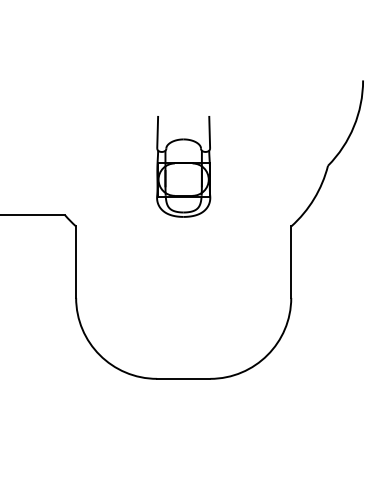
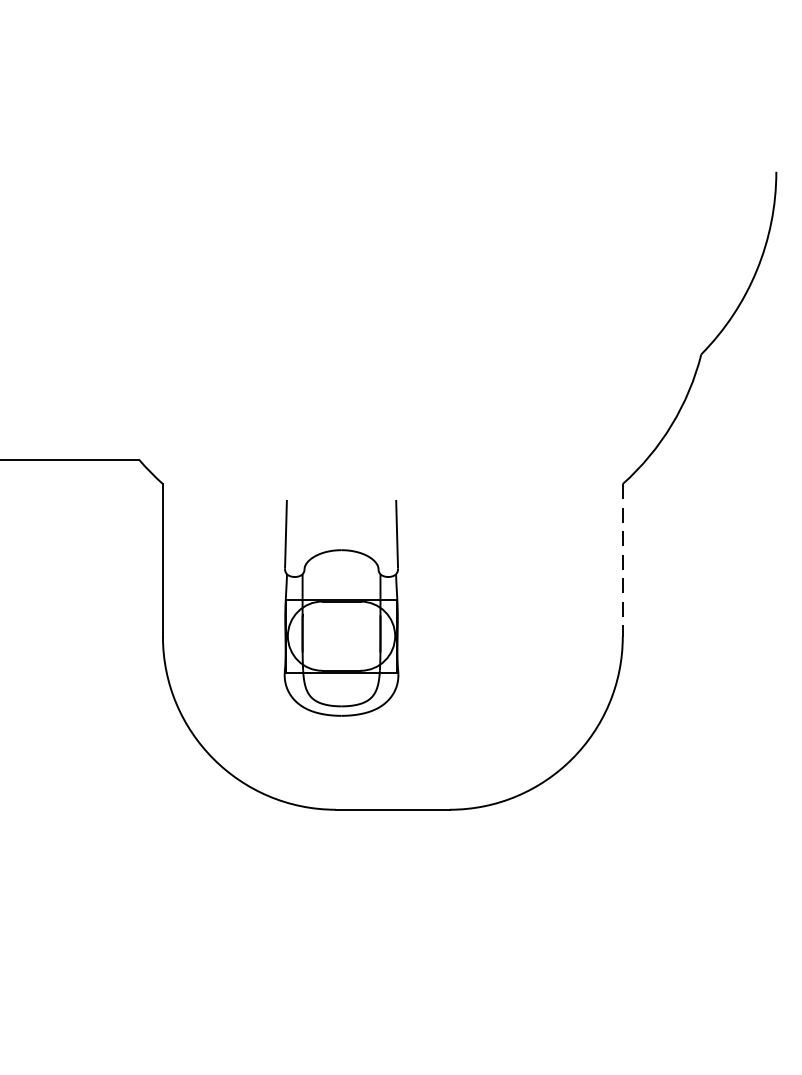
part: (183, 166) -> (341, 608), moved
line: (291, 262) -> (623, 561), solid -> dashed

